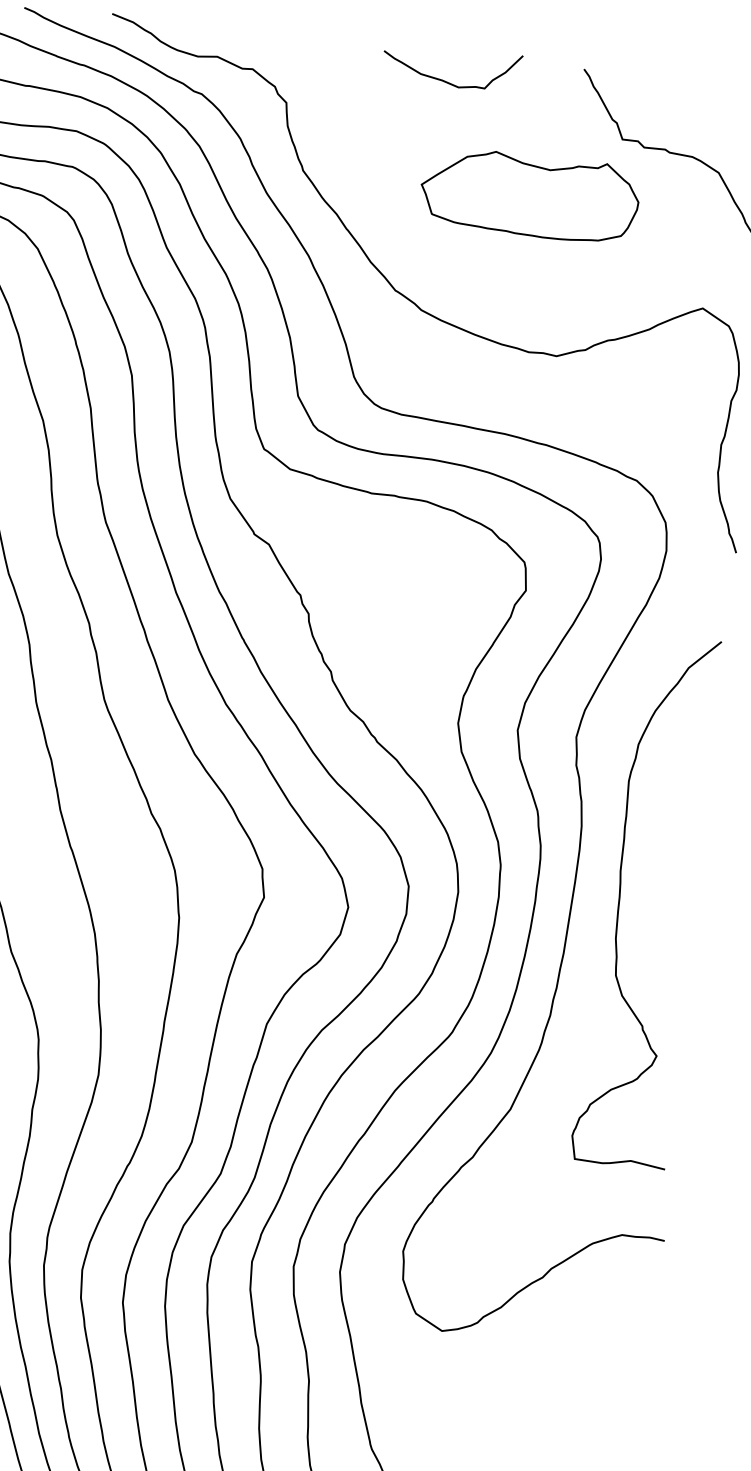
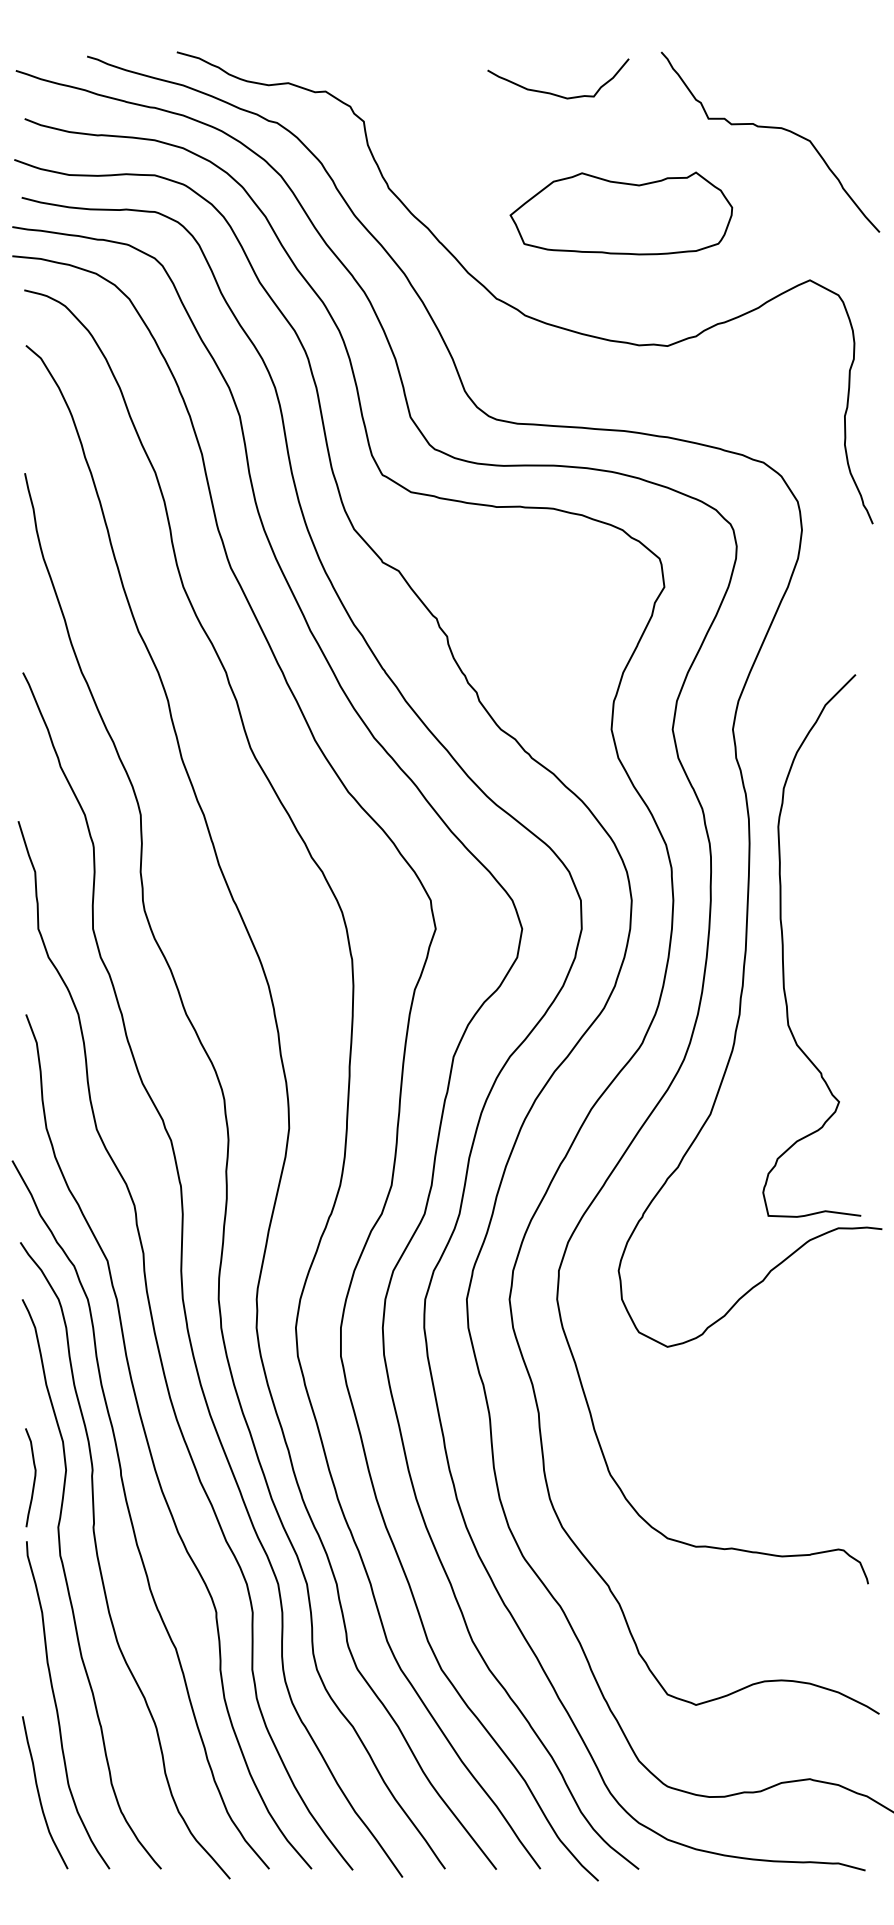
curve: (446, 81) -> (554, 93), moved
part: (529, 195) -> (621, 213), moved
curve: (620, 897) -> (783, 945), moved

